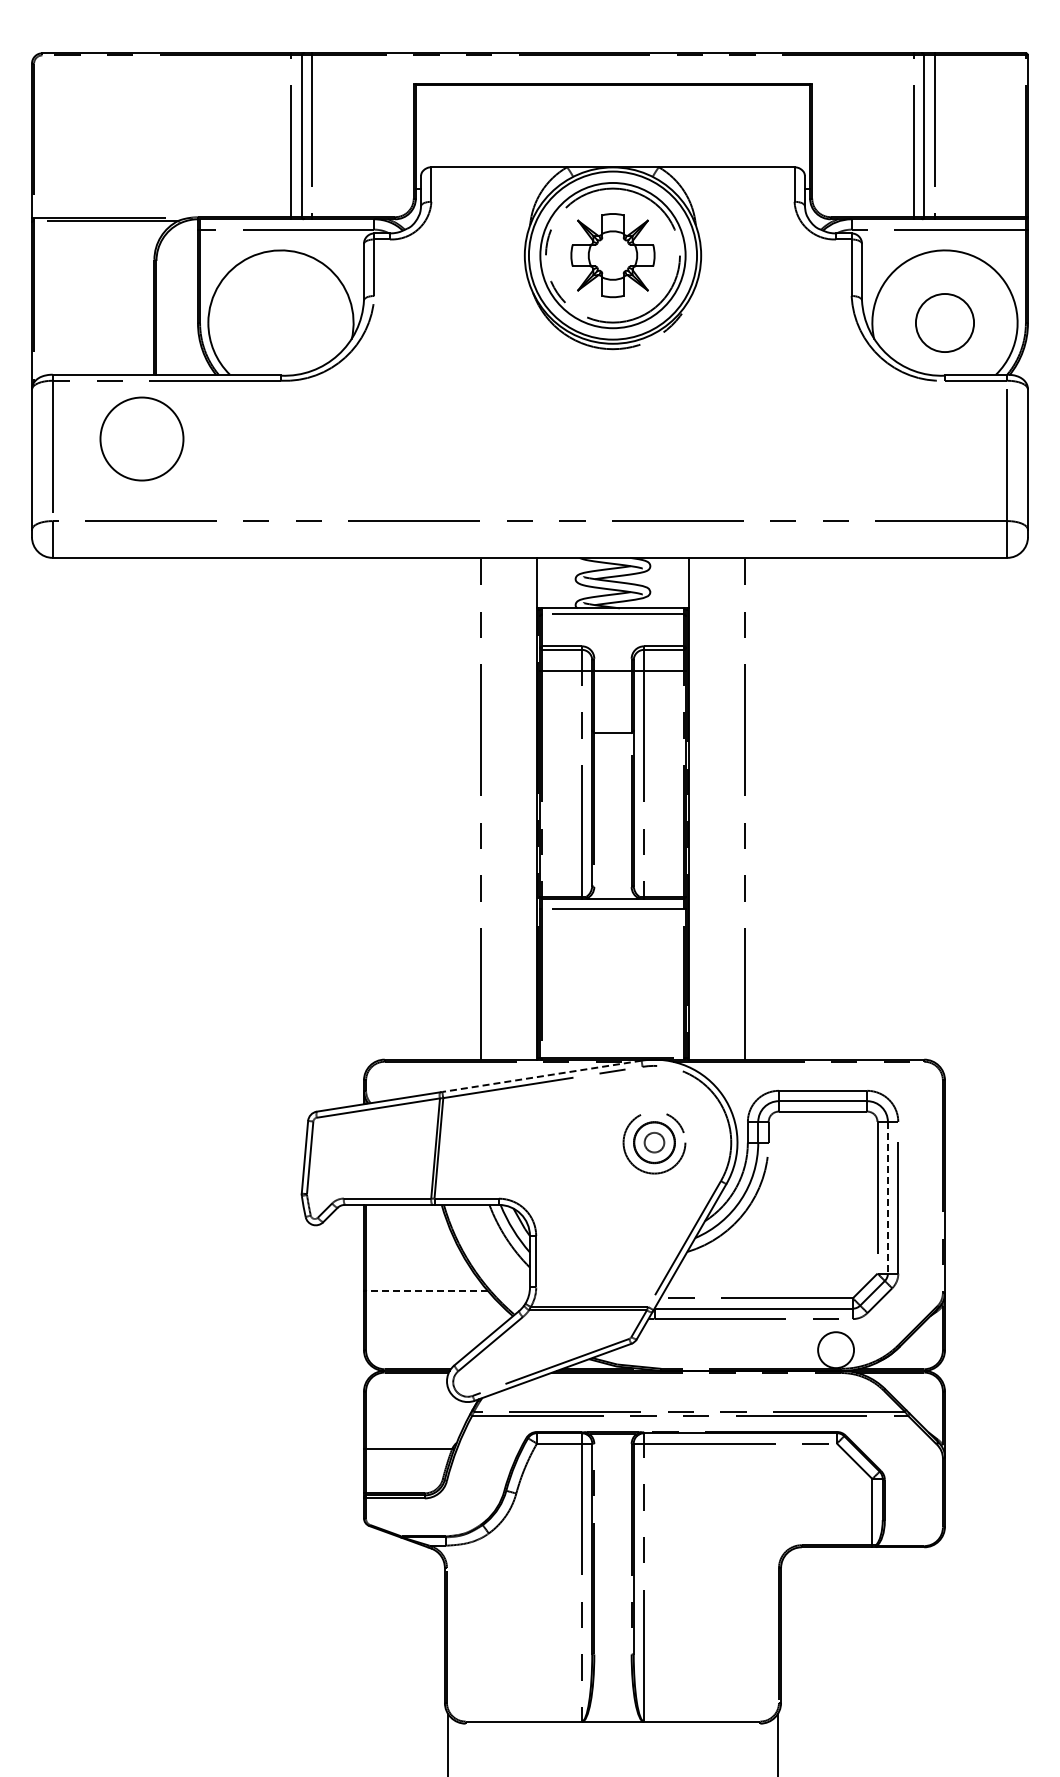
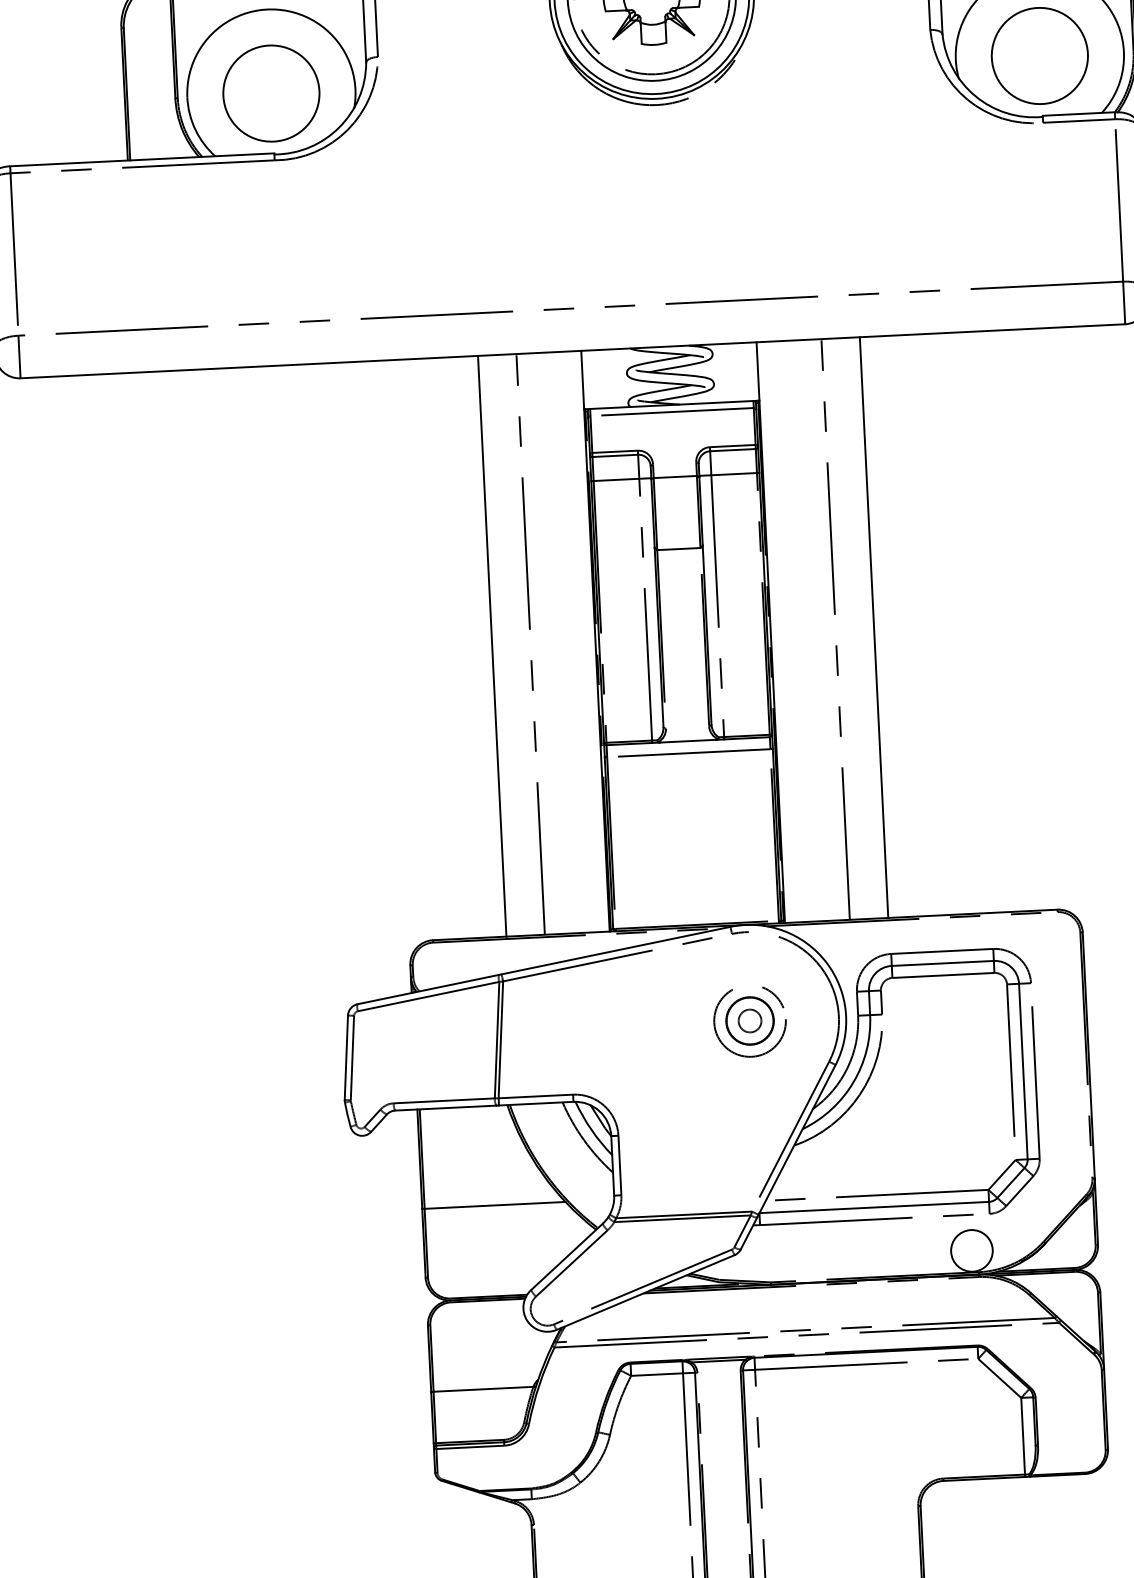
circle: (944, 322) -> (1039, 55), size x1.43
circle: (141, 438) -> (270, 92), moved
line: (448, 808) -> (492, 645), added
line: (777, 808) -> (873, 627), added
line: (541, 1076) -> (615, 950), dashed -> solid
line: (887, 1197) -> (1022, 1071), dashed -> solid
line: (426, 1290) -> (494, 1204), dashed -> solid

